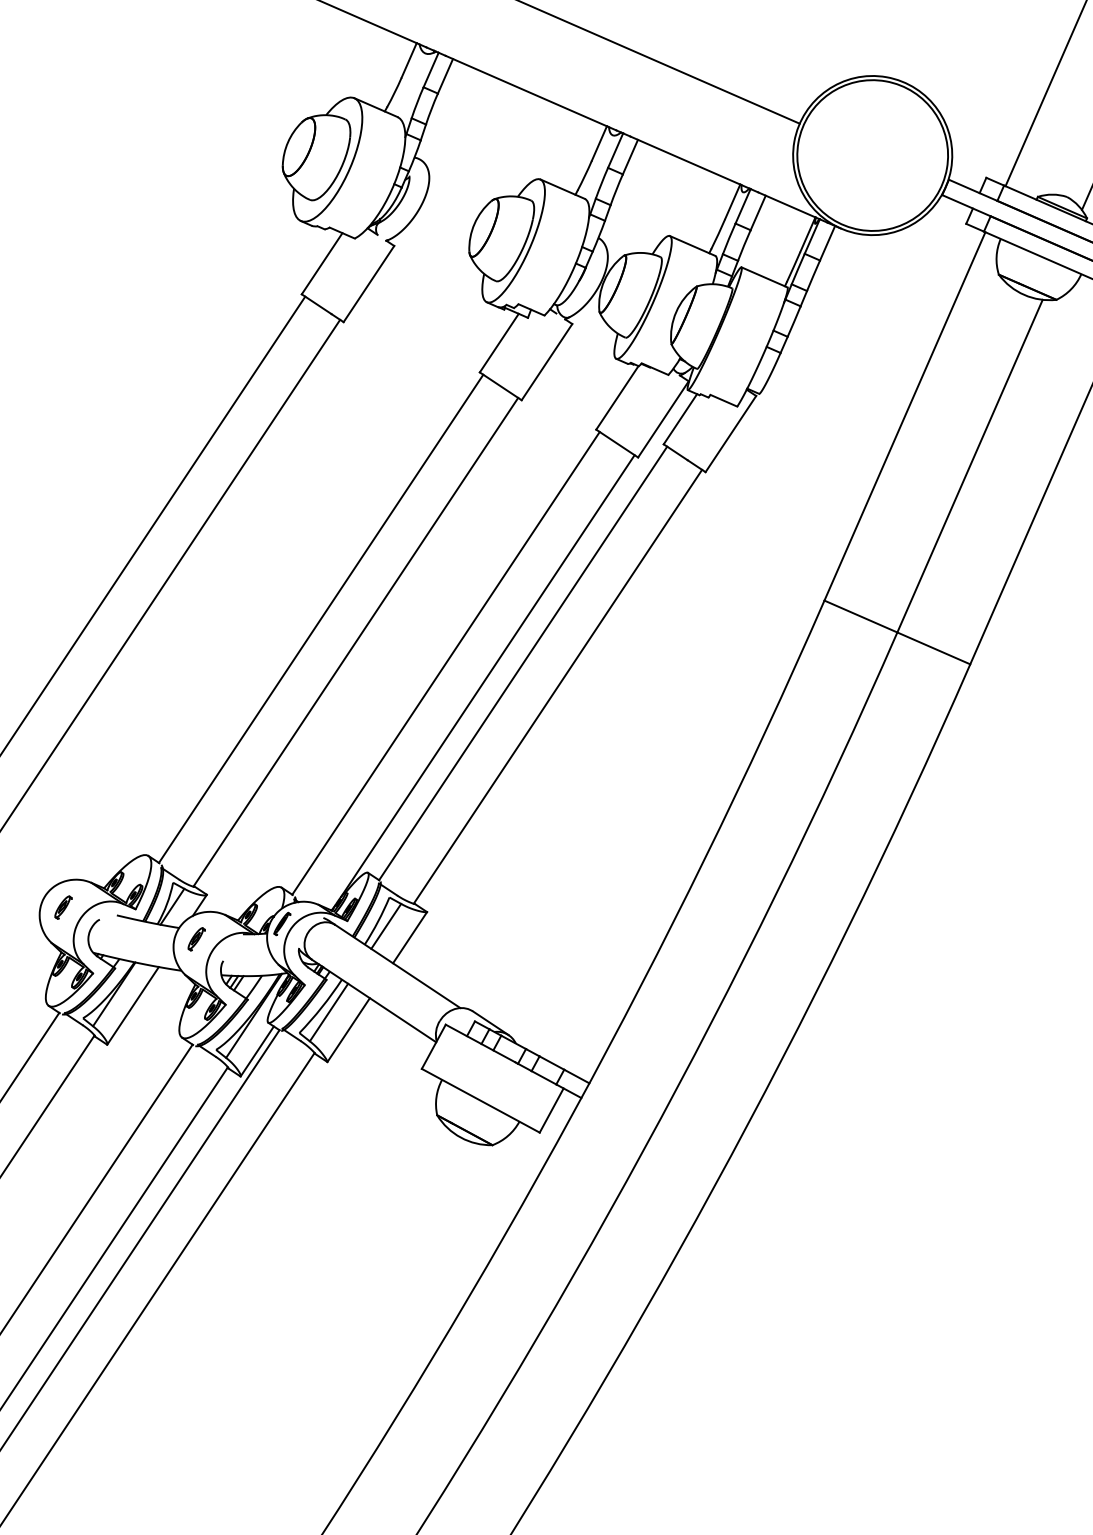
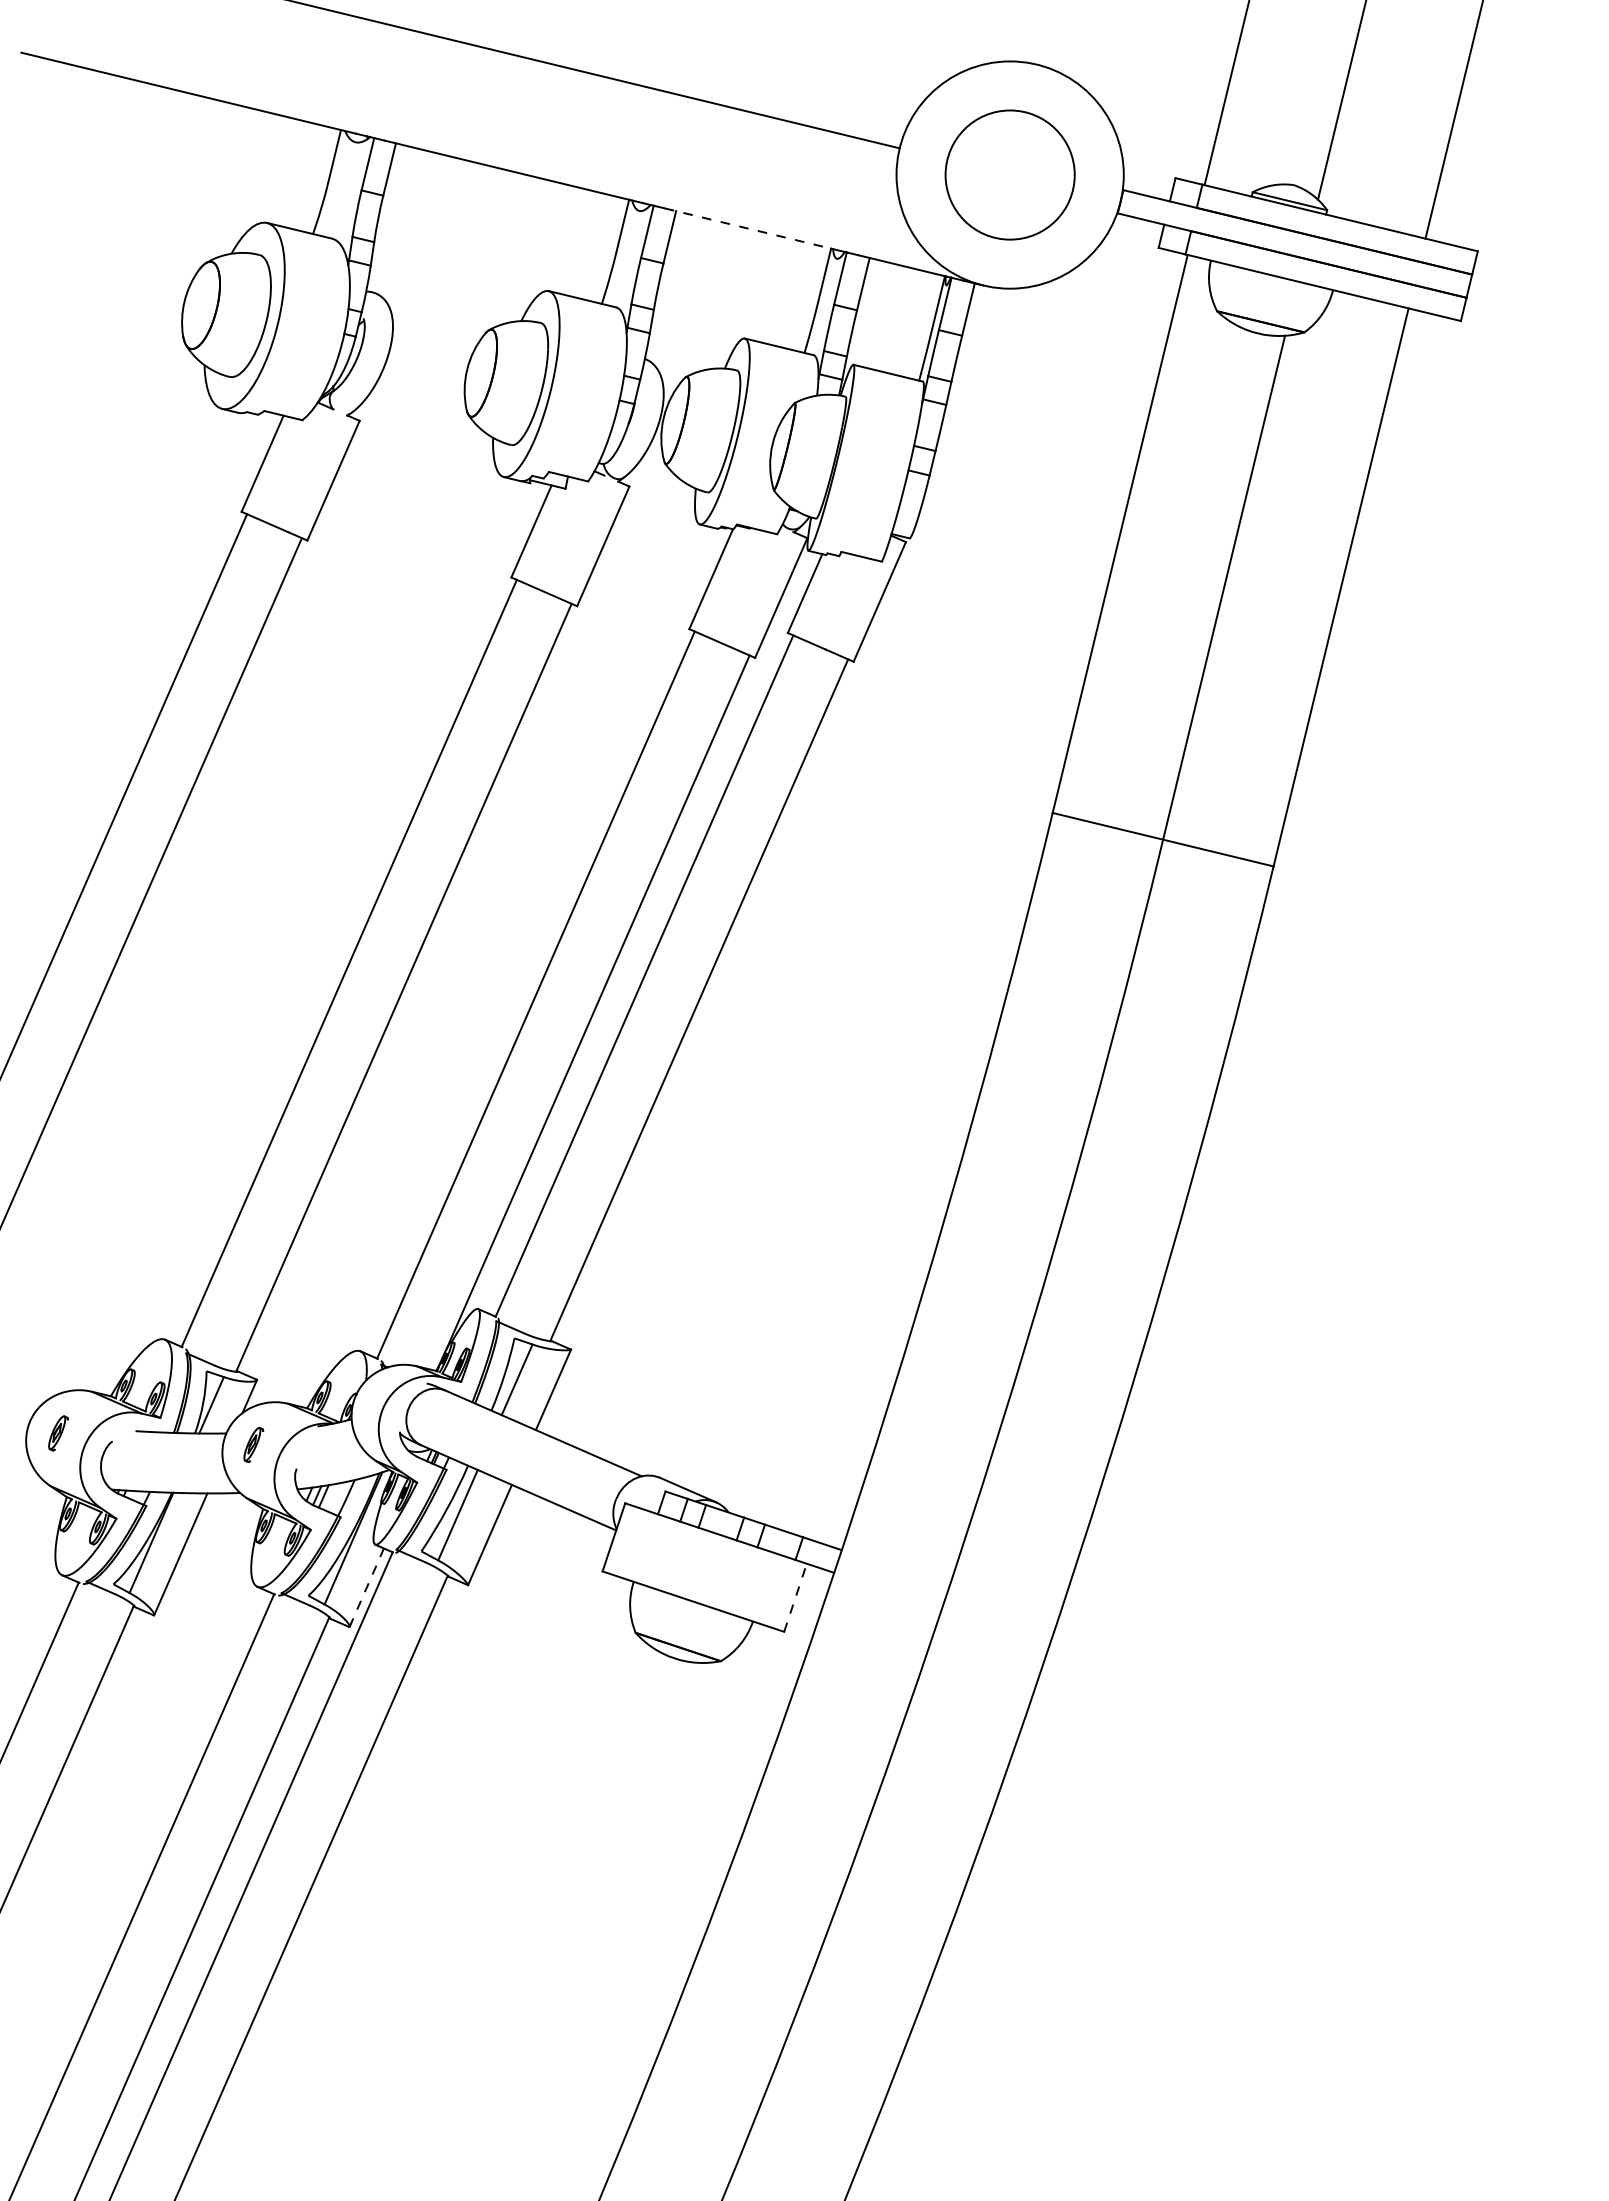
circle: (872, 155) -> (1009, 174), size x0.6
line: (685, 160) -> (747, 228), solid -> dashed
part: (282, 924) -> (370, 1402), removed
line: (257, 1051) -> (366, 1587), solid -> dashed
line: (551, 1110) -> (795, 1597), solid -> dashed

